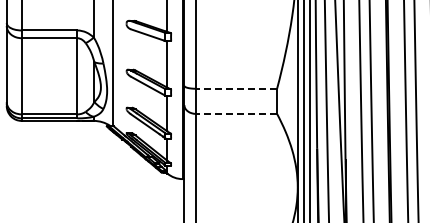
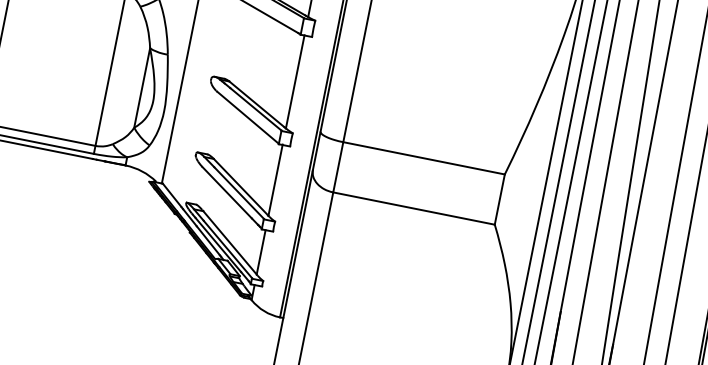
line: (236, 88) -> (423, 157), dashed -> solid
line: (236, 113) -> (413, 207), dashed -> solid

